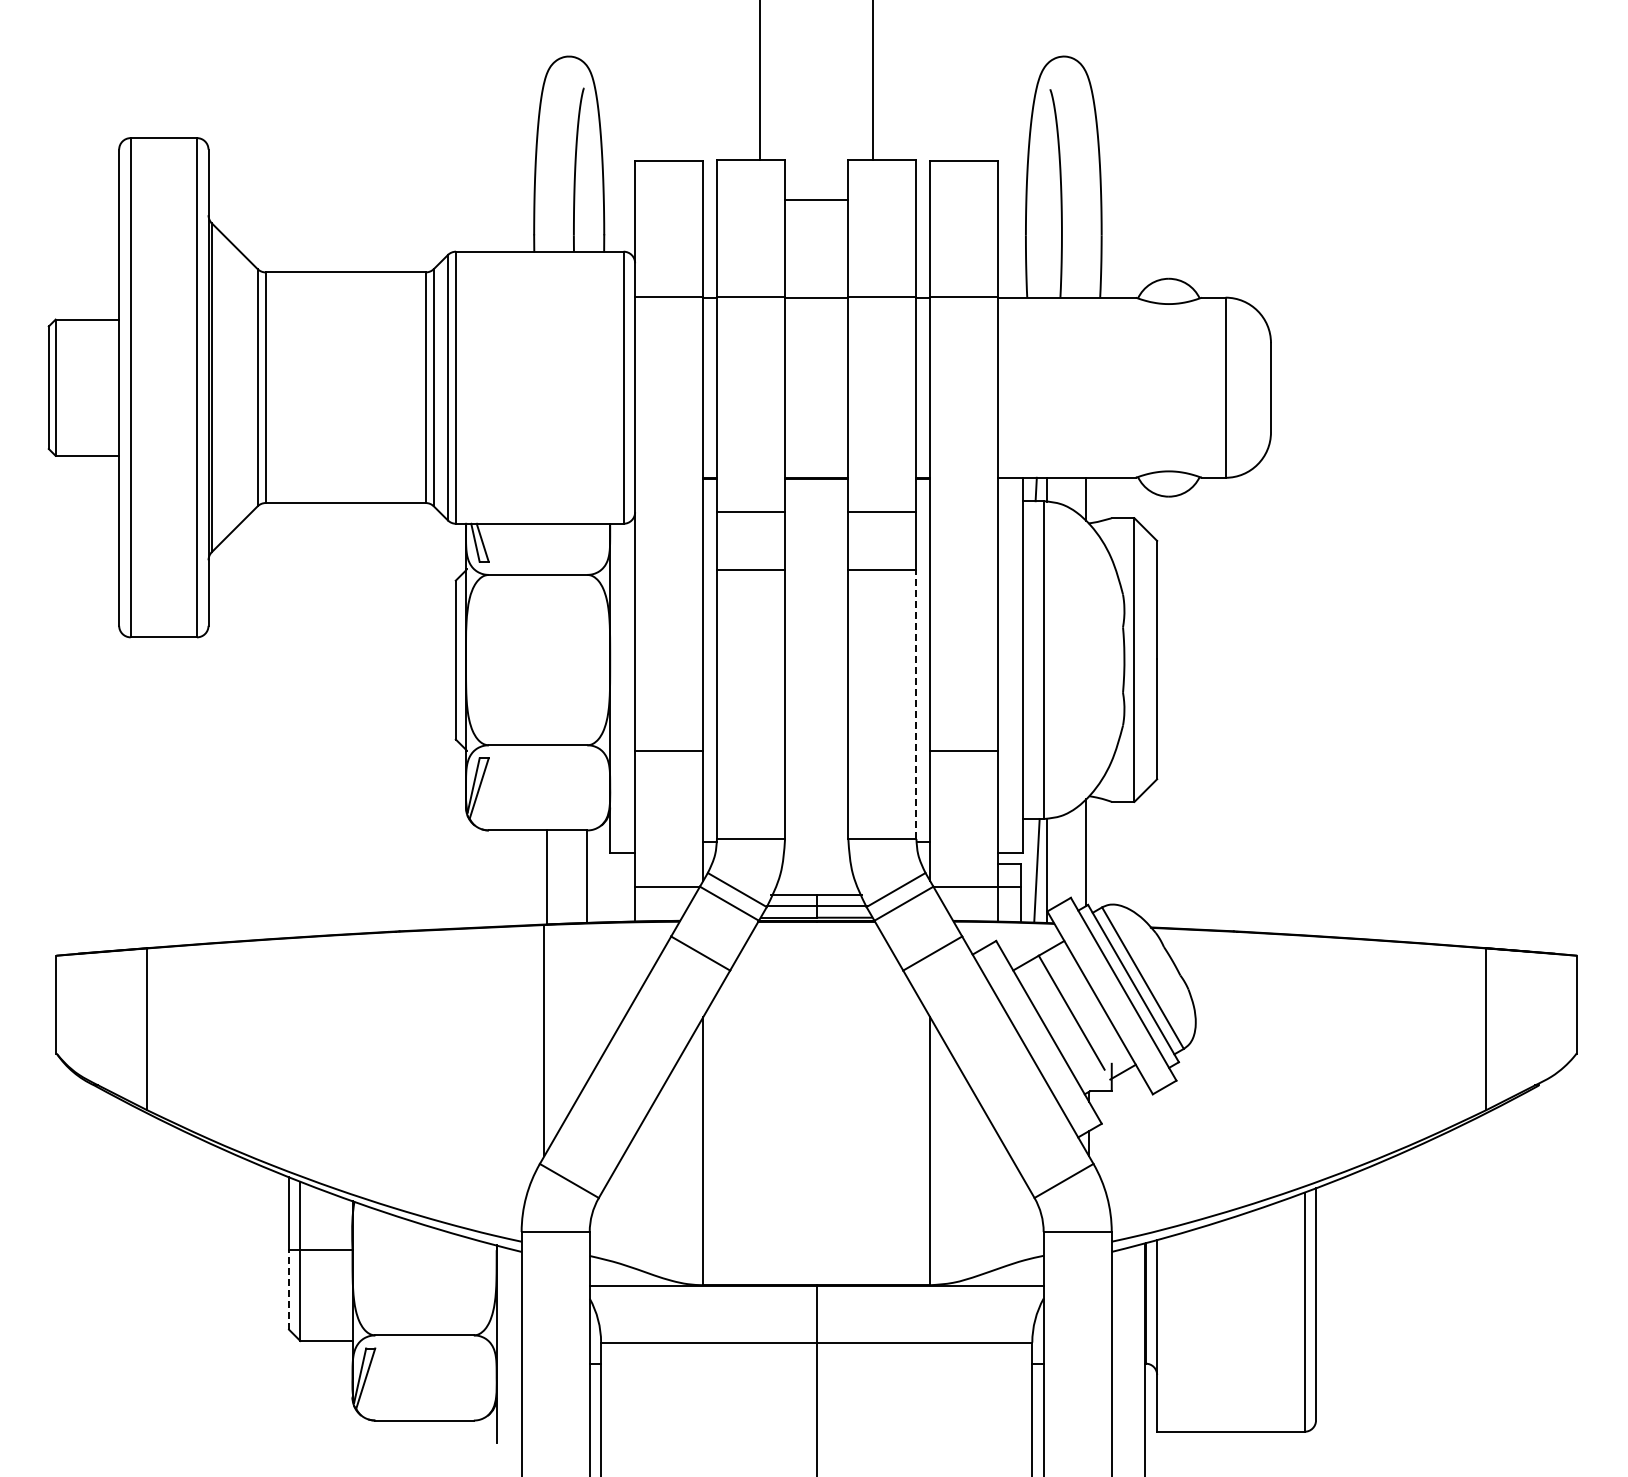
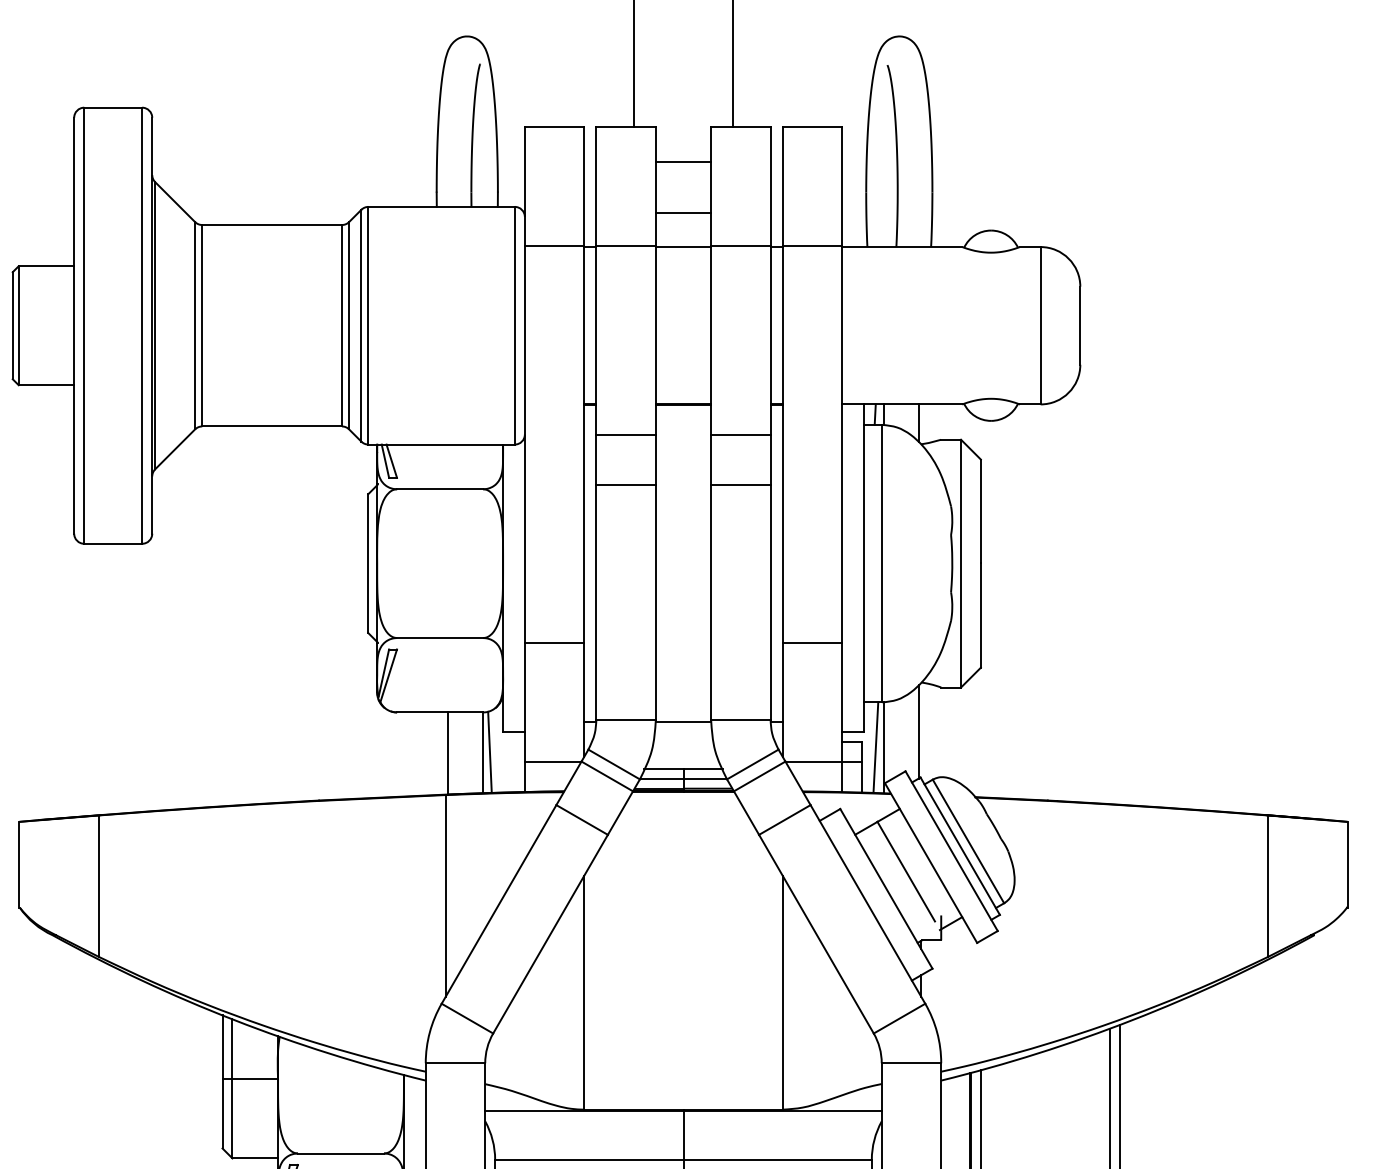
line: (816, 258) -> (683, 212), added
line: (916, 704) -> (770, 602), dashed -> solid
line: (816, 841) -> (683, 722), added
line: (595, 875) -> (490, 751), added
line: (289, 1289) -> (222, 1113), dashed -> solid

